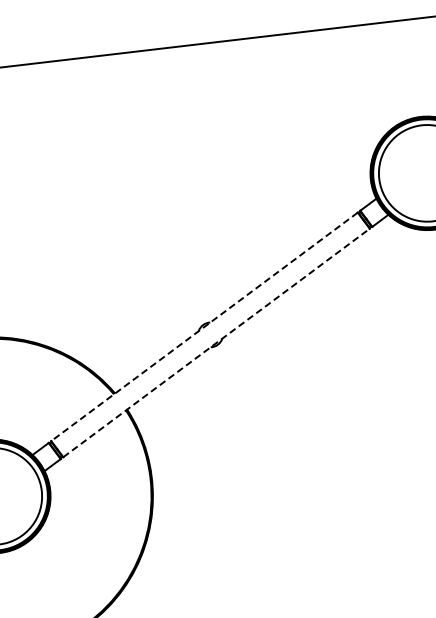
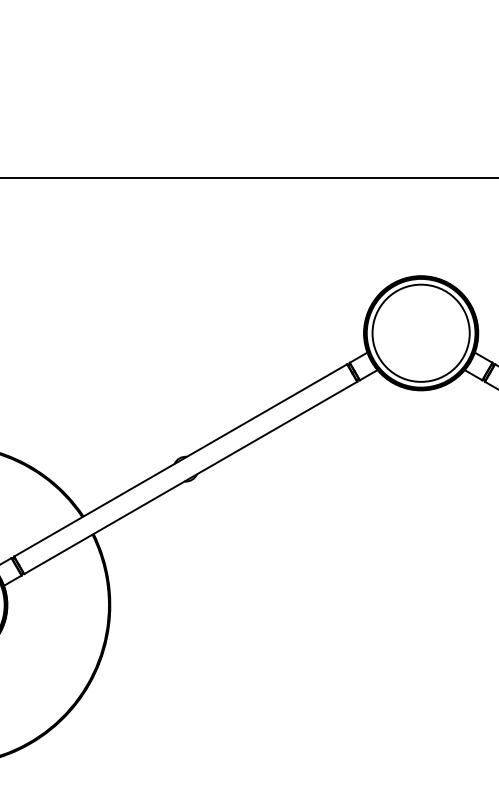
line: (204, 326) -> (180, 460), dashed -> solid
line: (217, 342) -> (191, 477), dashed -> solid

